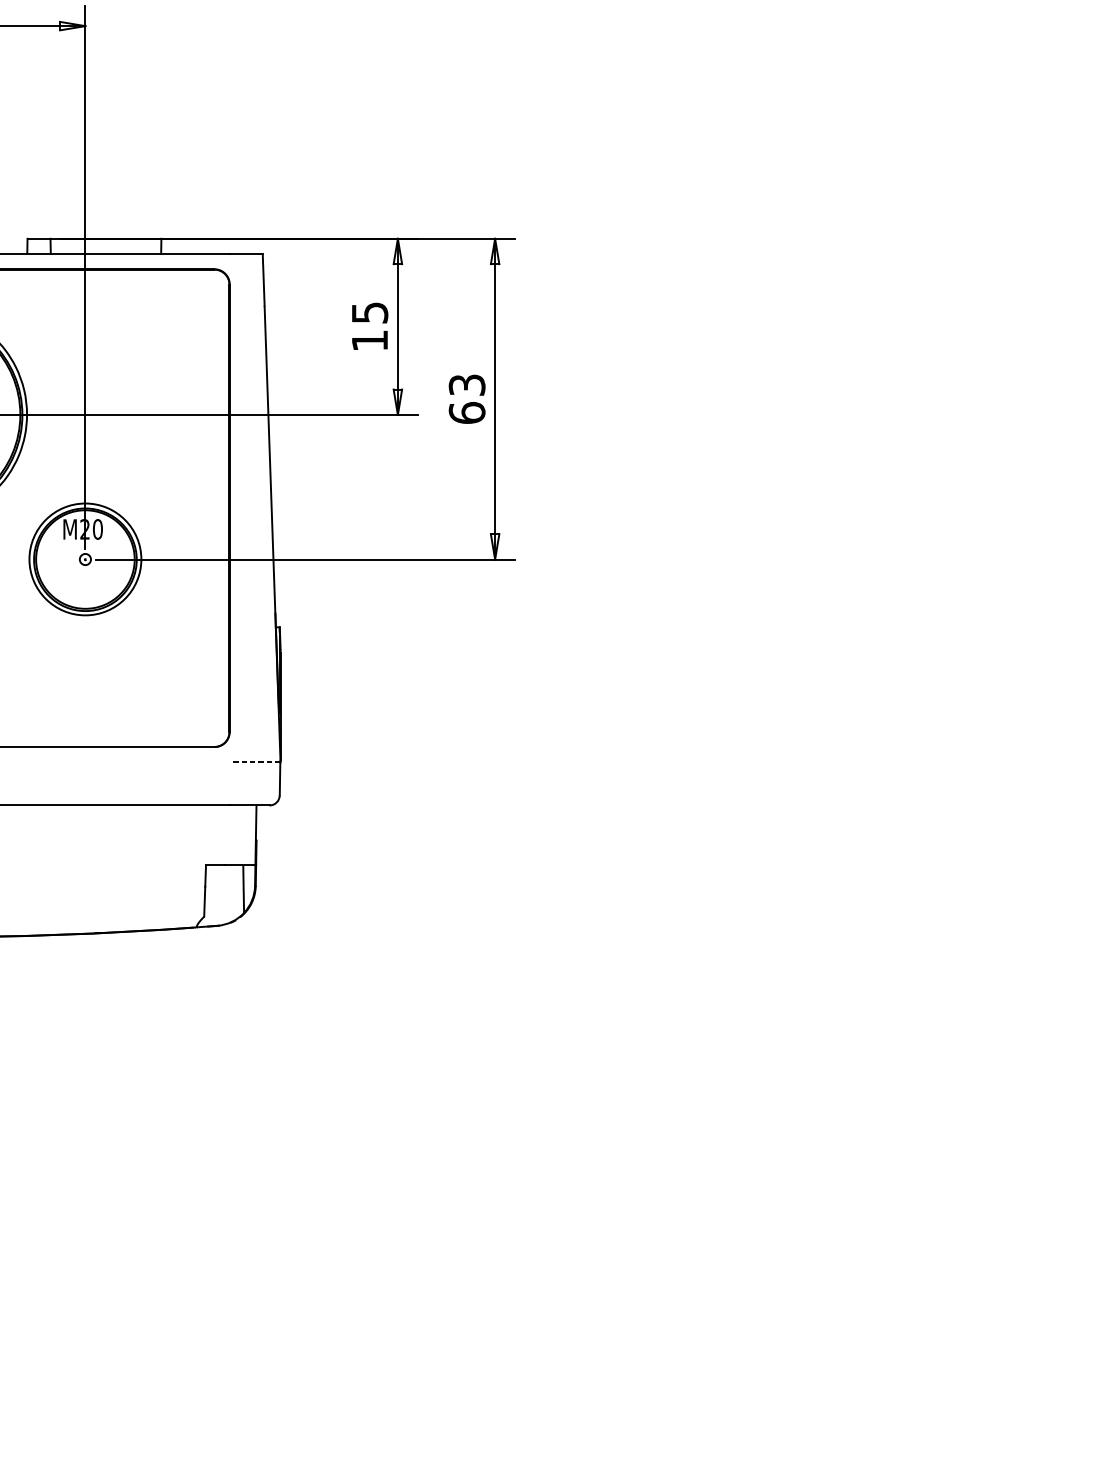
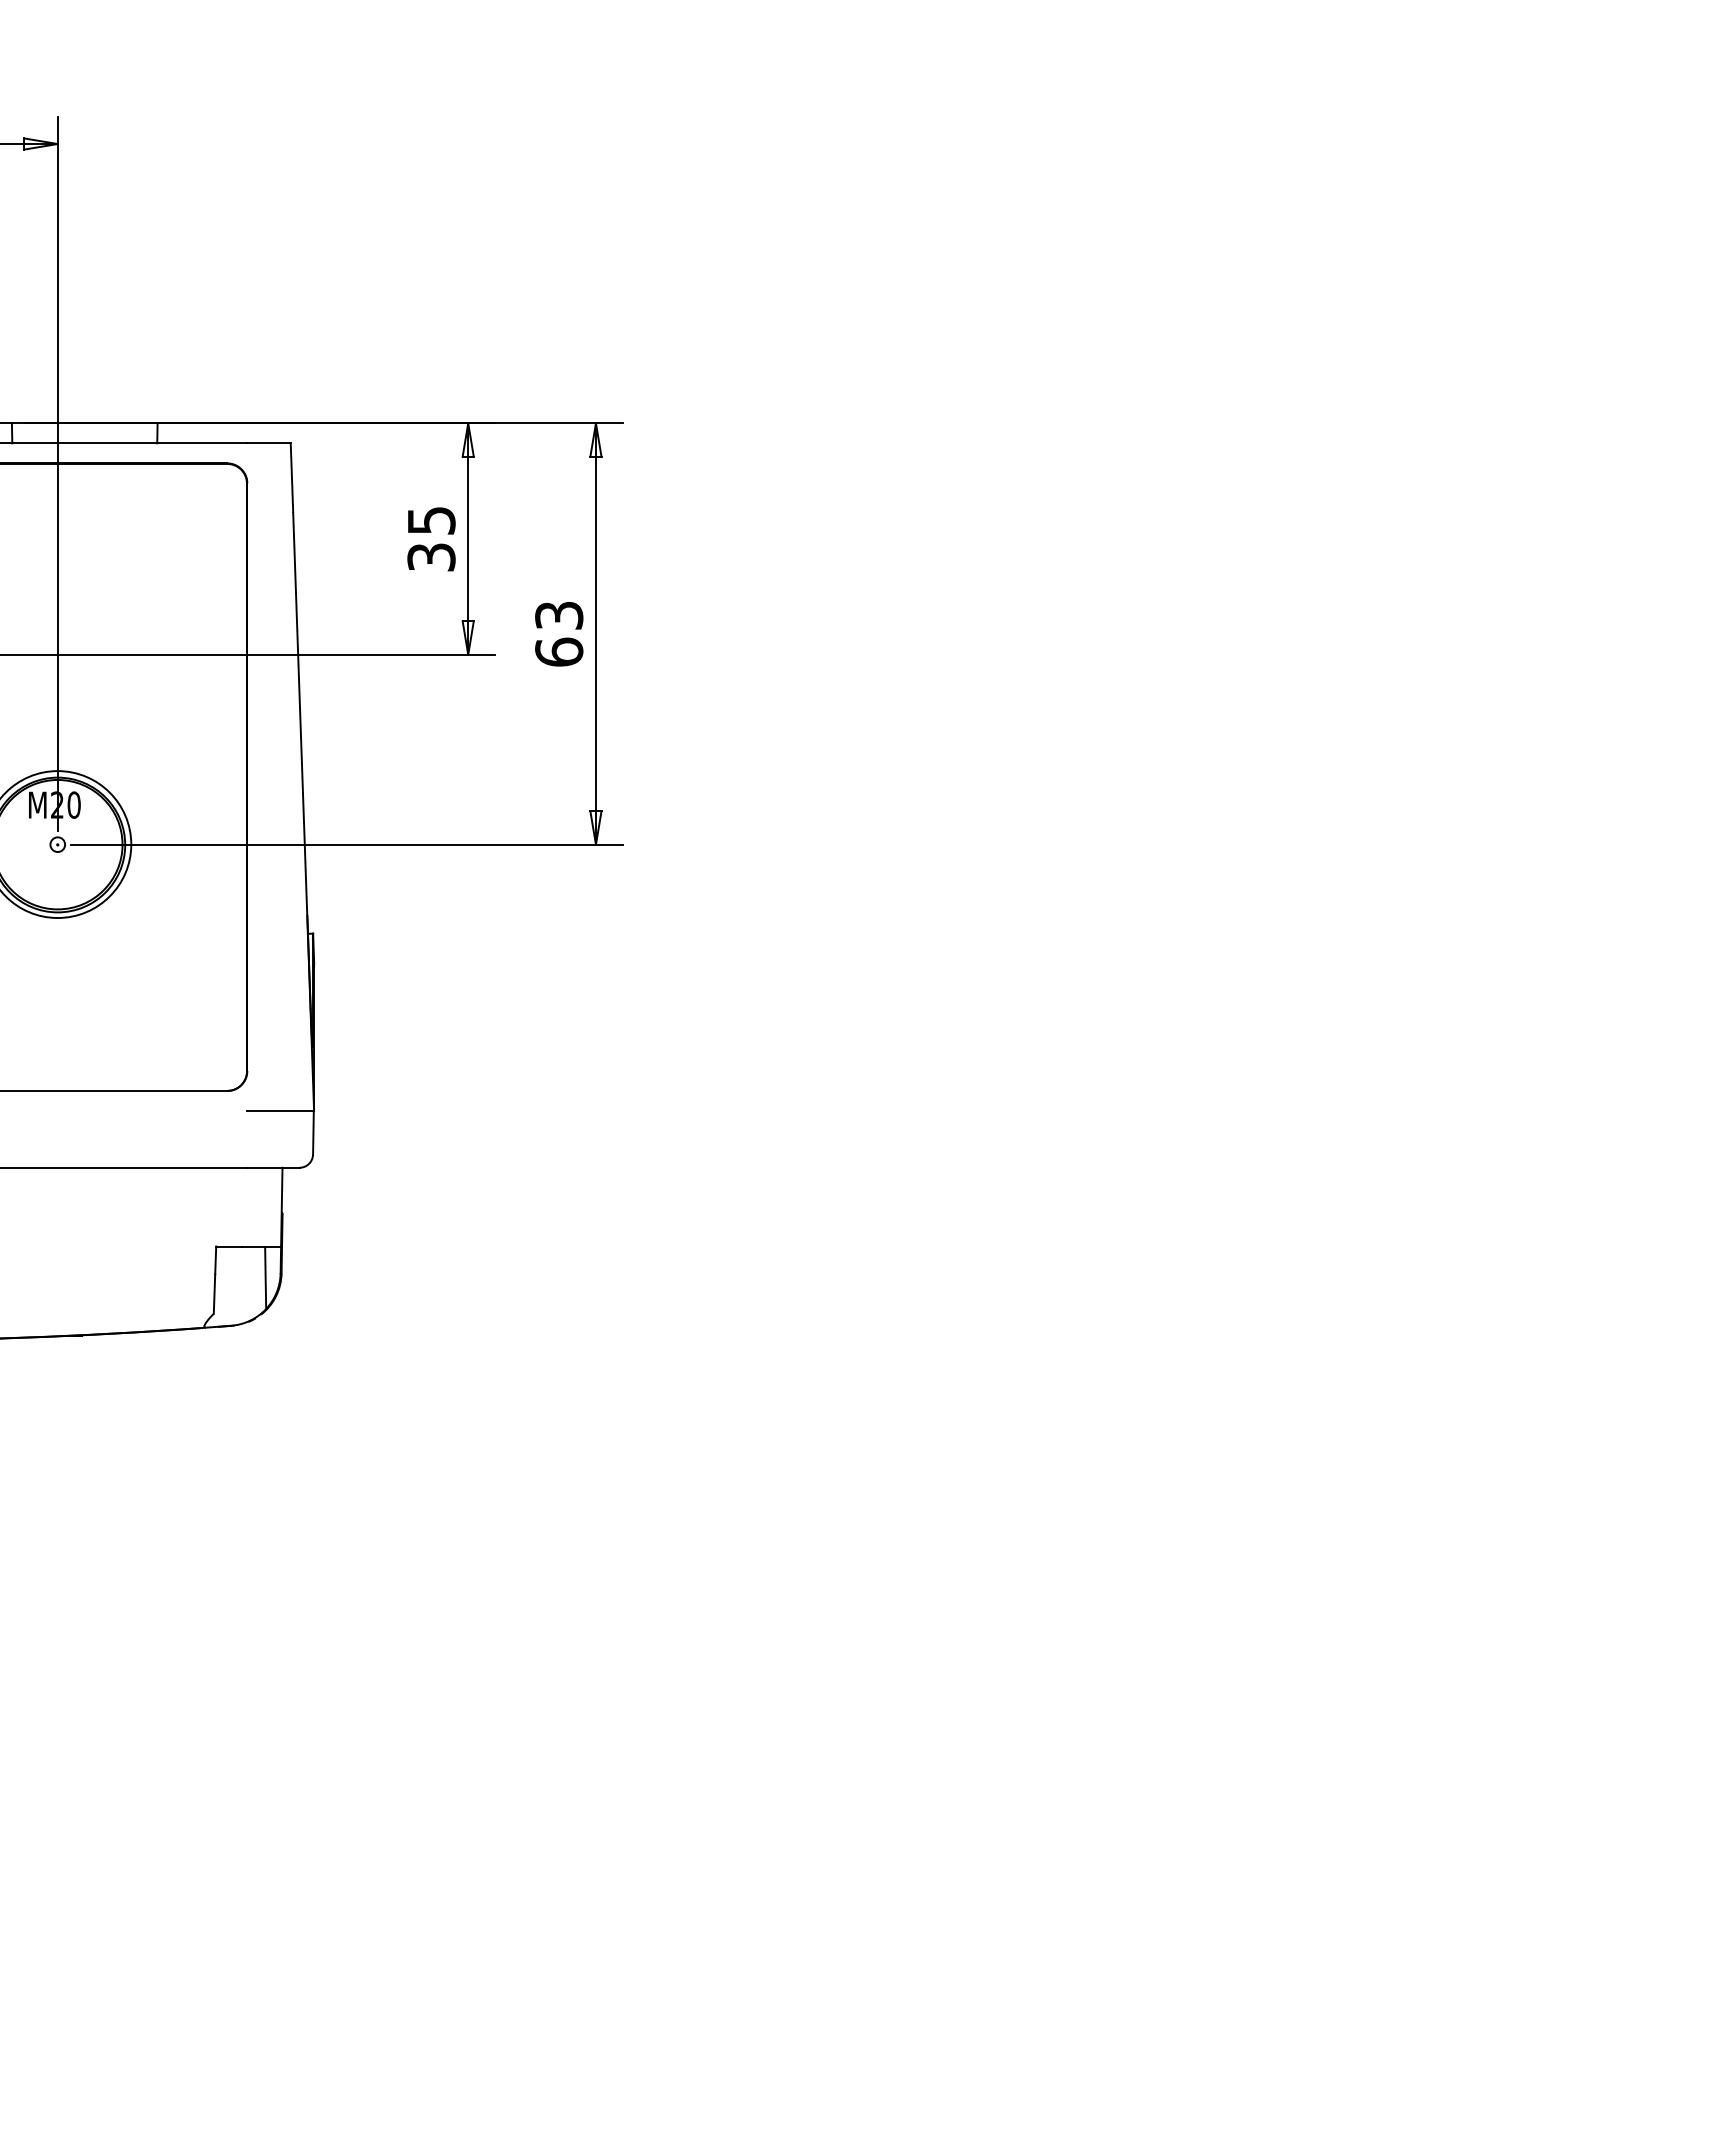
text: (369, 340) -> (431, 557), 15 -> 35
line: (254, 762) -> (280, 1111), dashed -> solid

